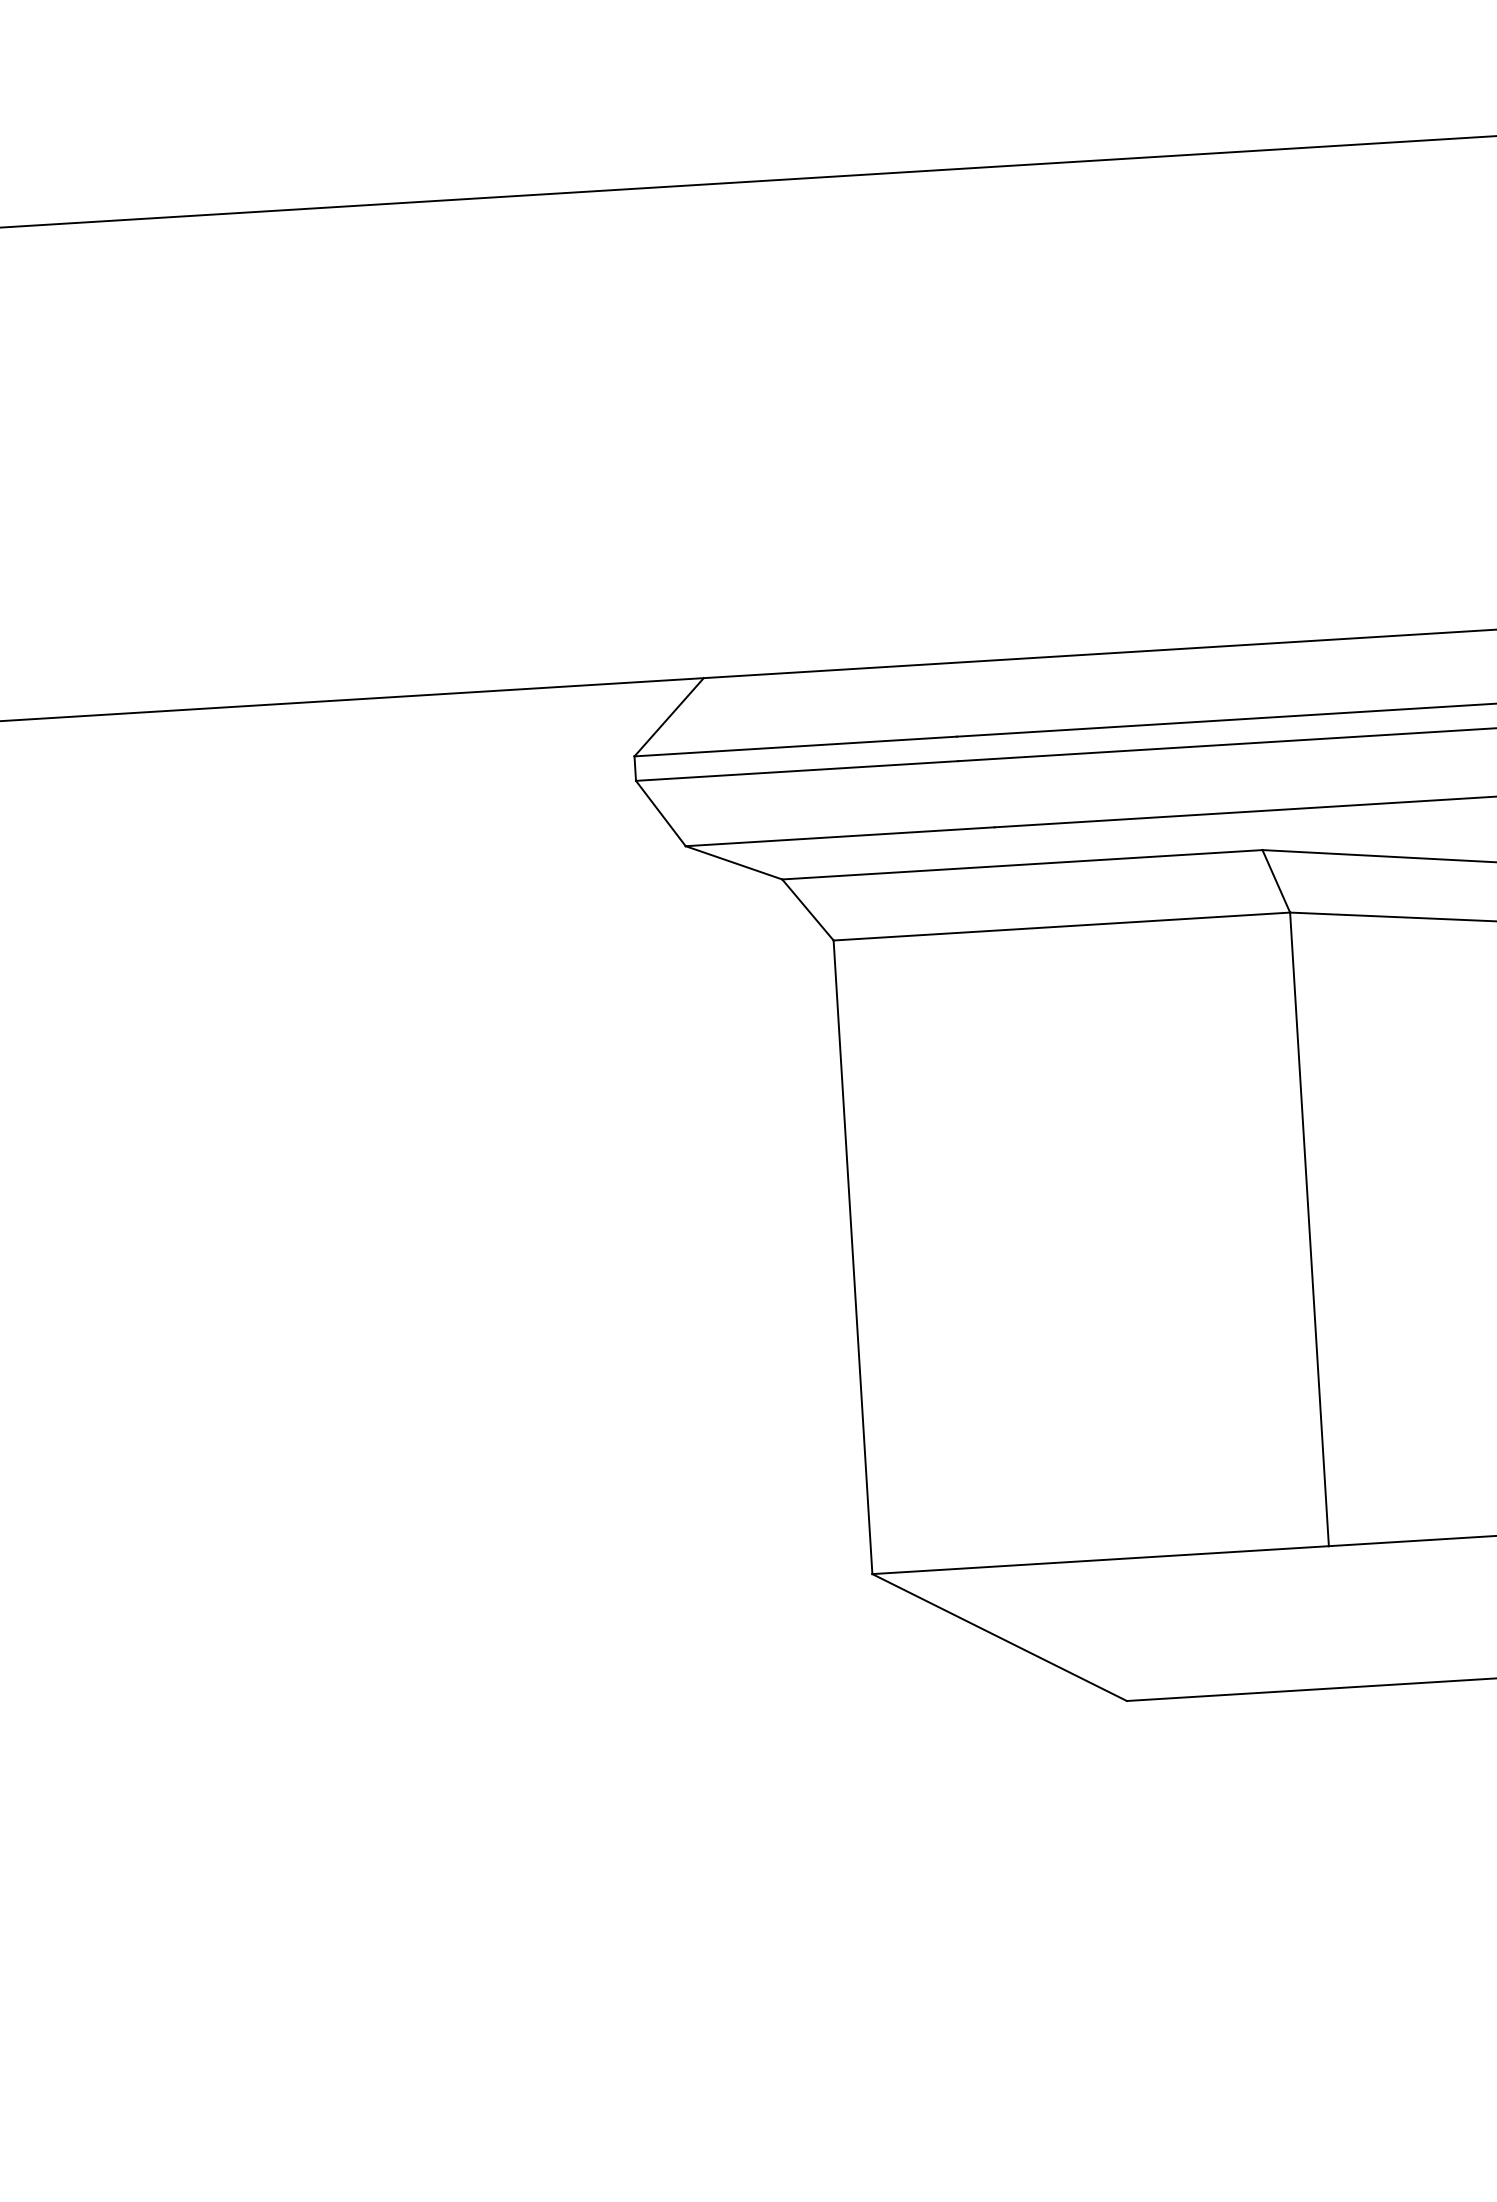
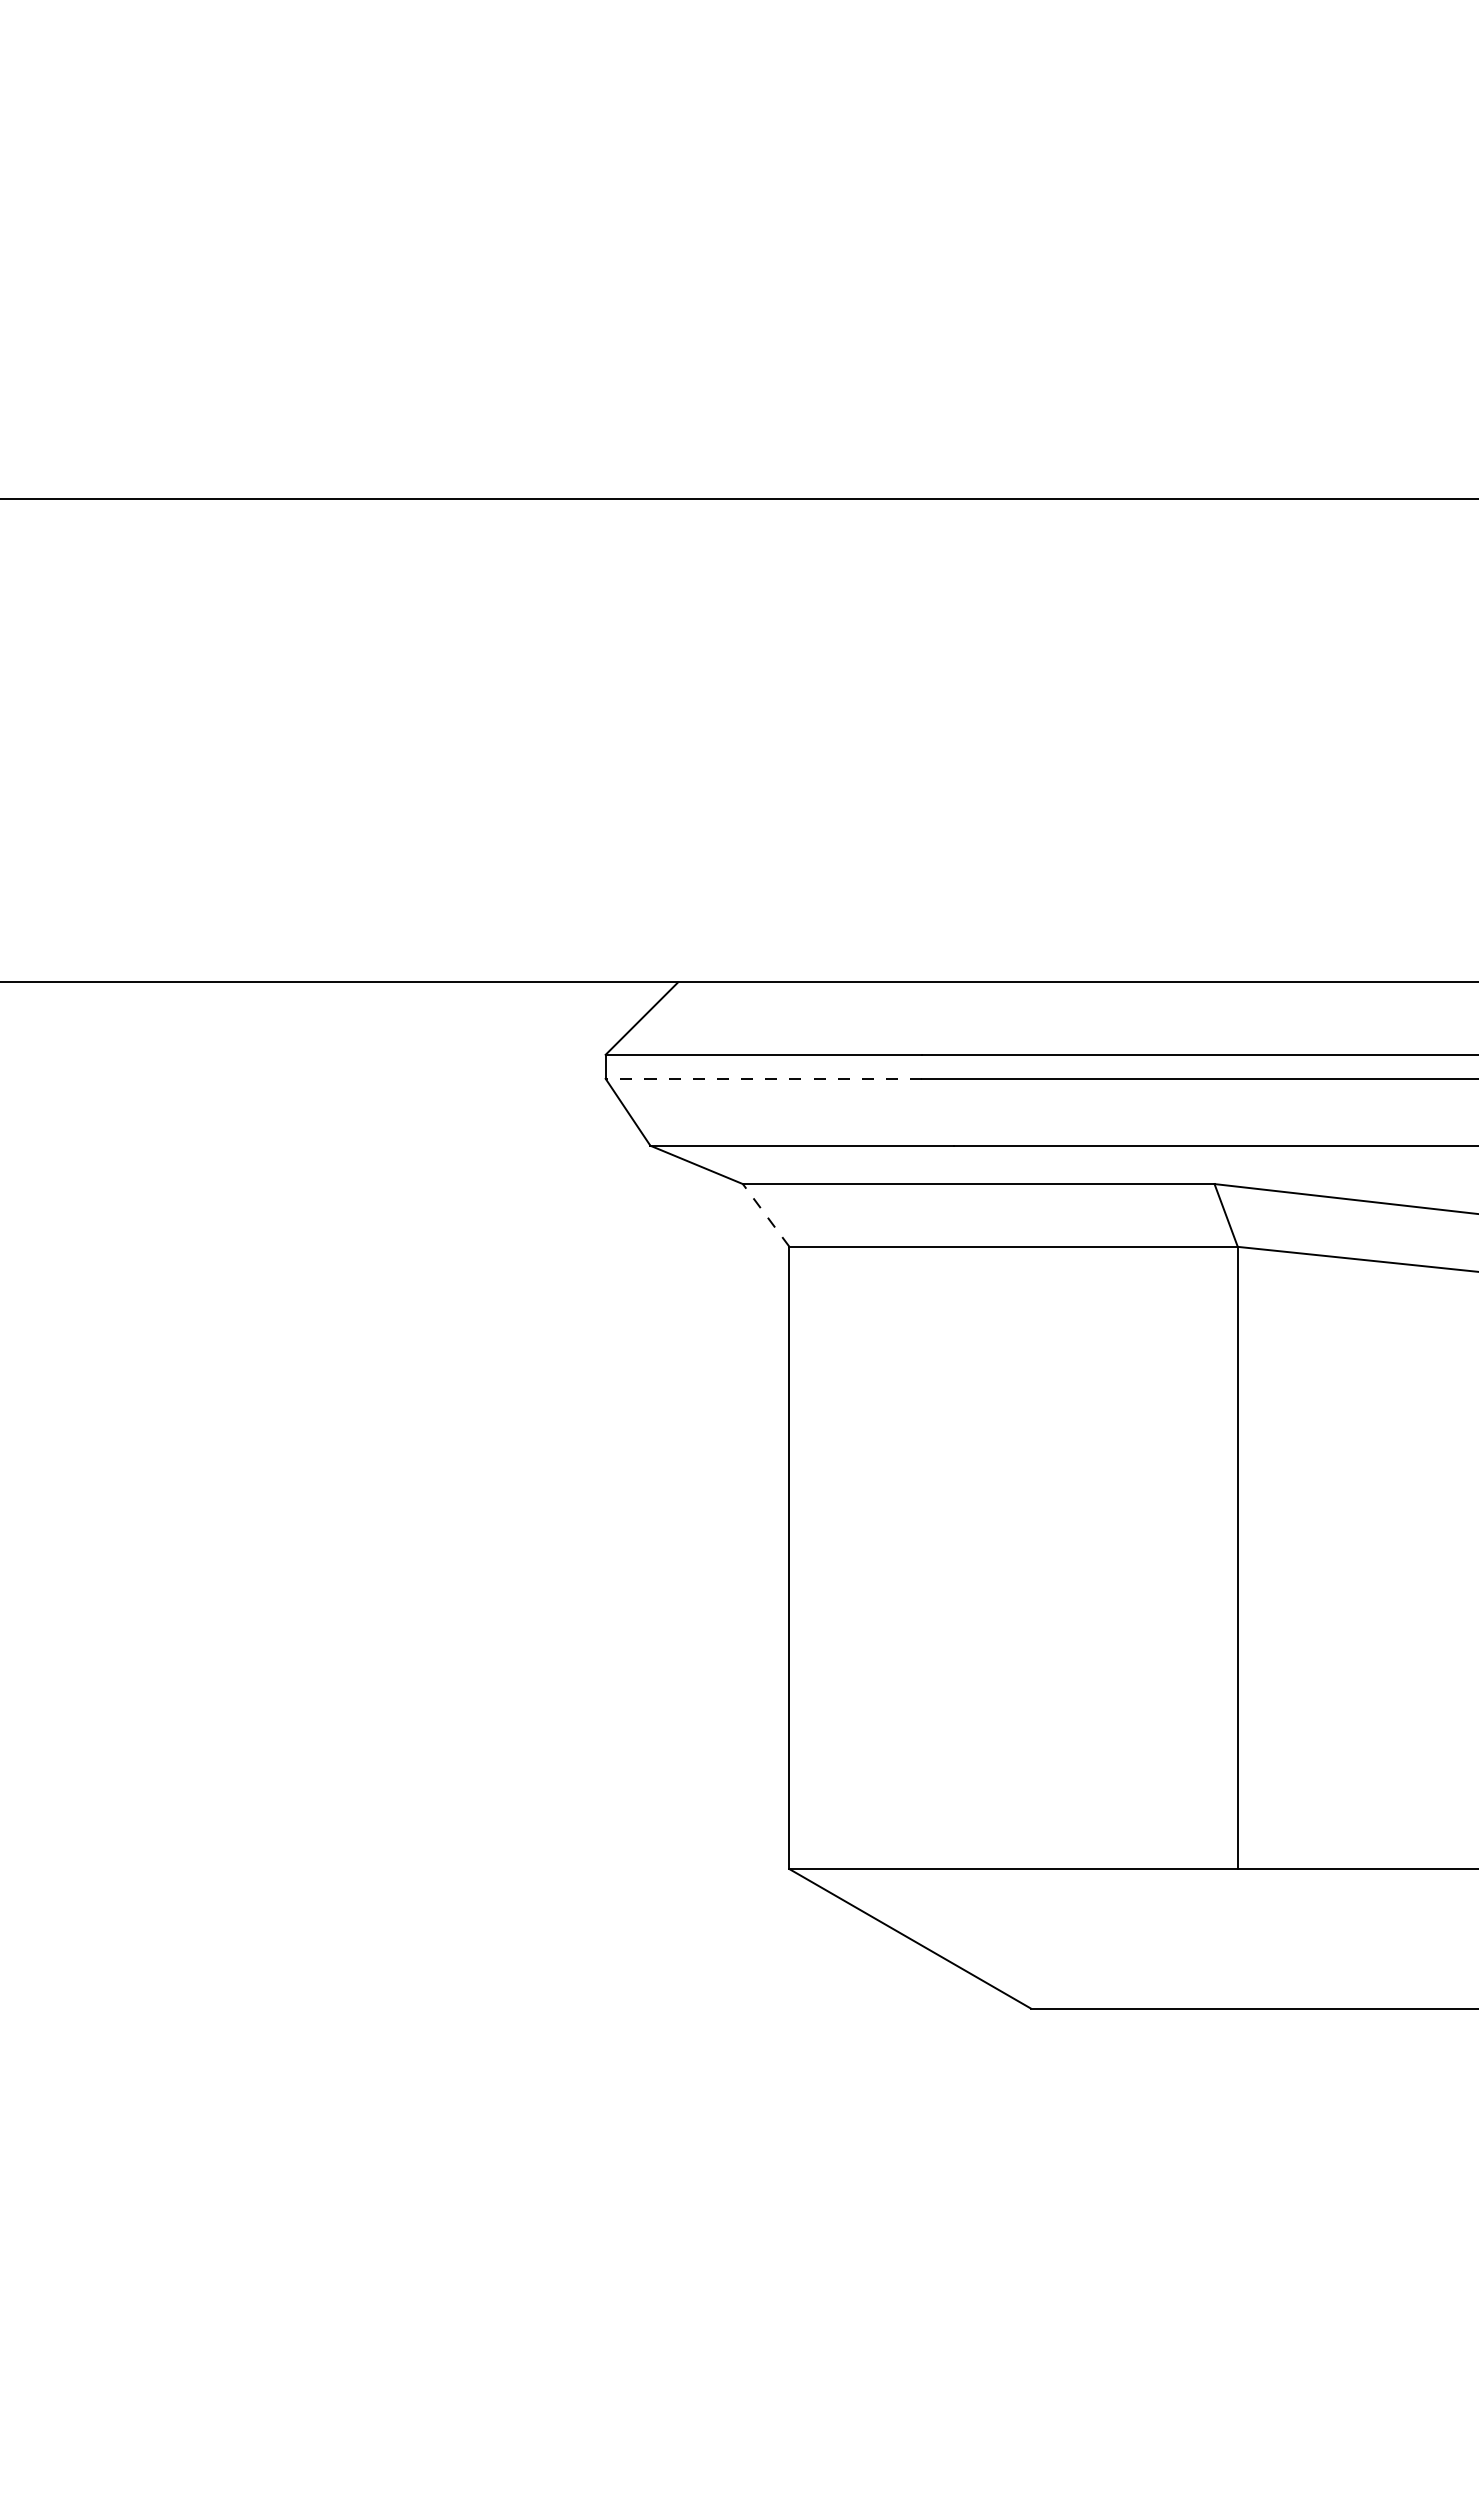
line: (796, 770) -> (763, 1078), solid -> dashed
line: (807, 910) -> (765, 1215), solid -> dashed

